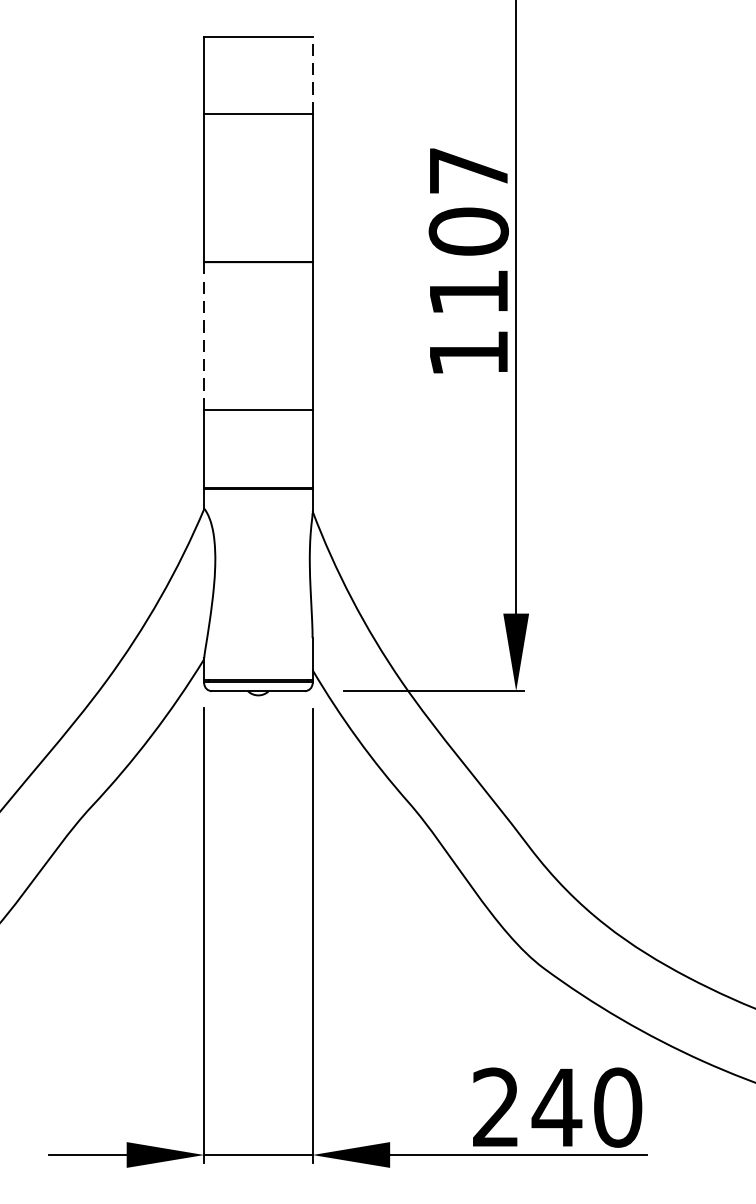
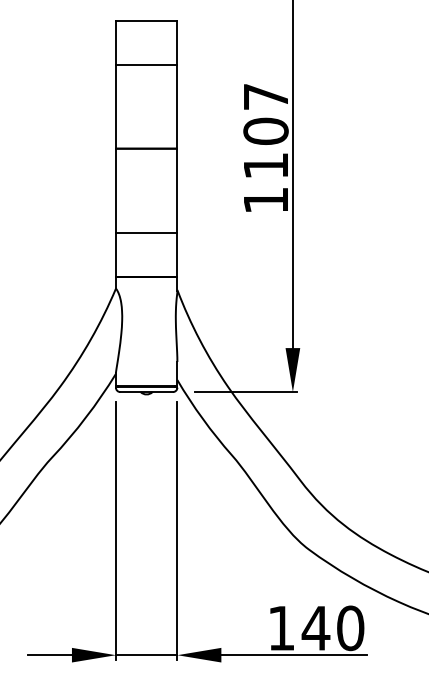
line: (312, 74) -> (177, 42), dashed -> solid
line: (203, 335) -> (115, 190), dashed -> solid
text: (494, 1106) -> (280, 627), 240 -> 140

